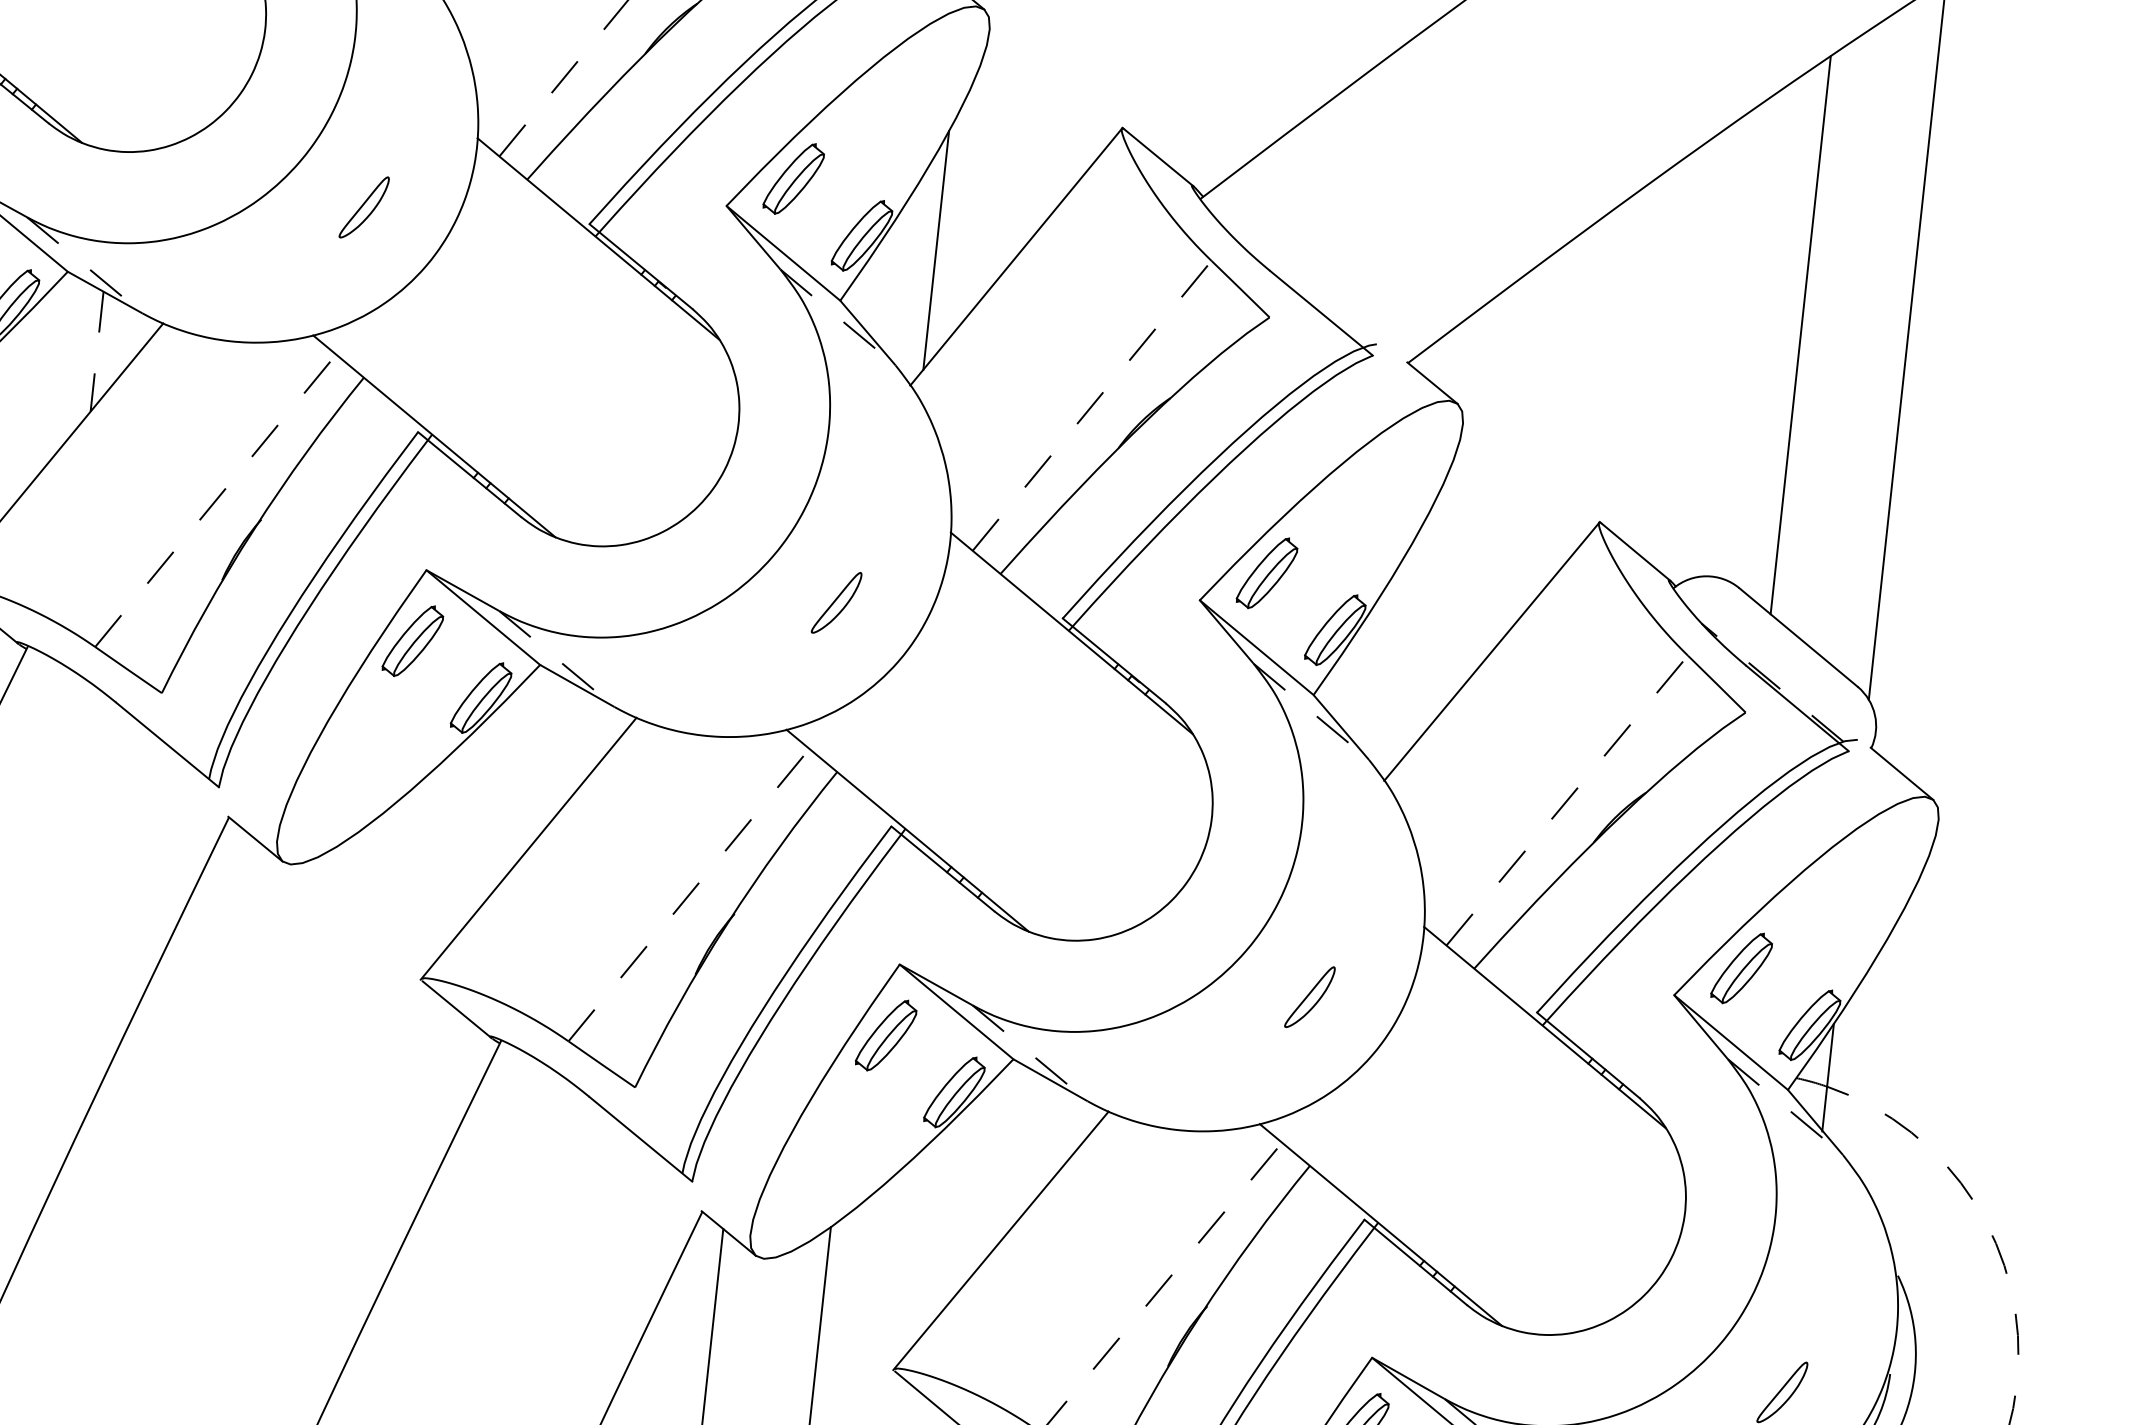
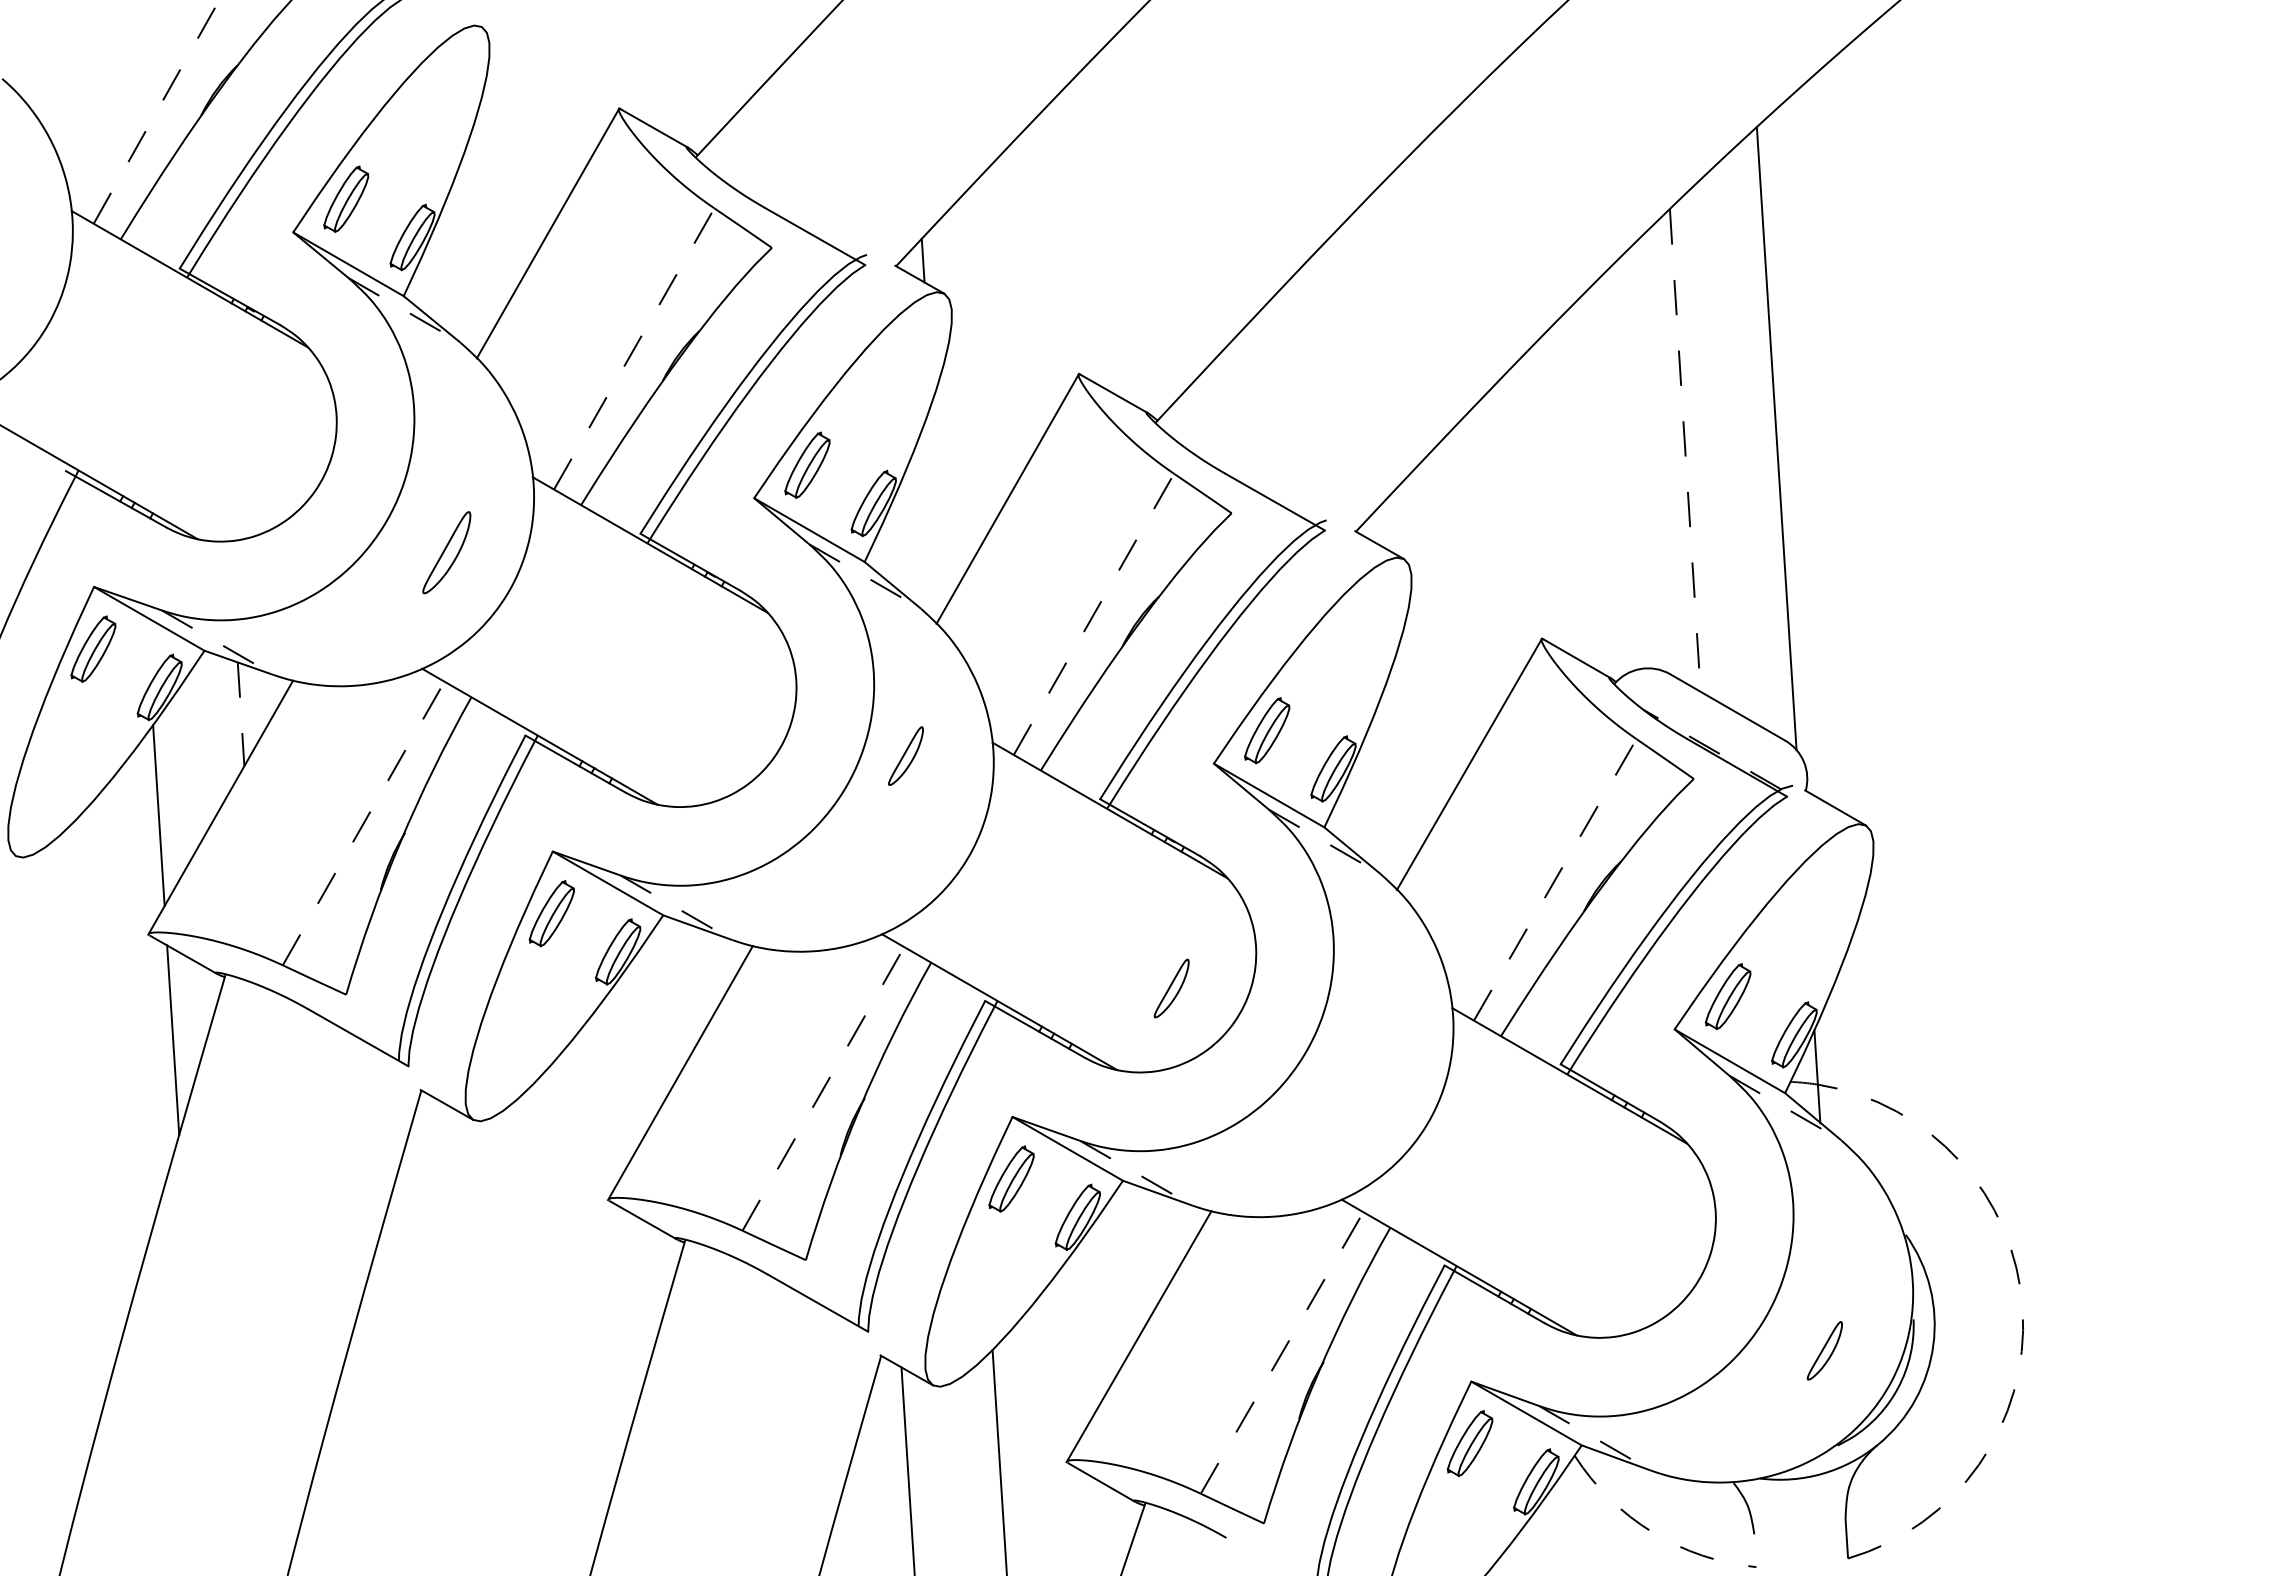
part: (363, 207) -> (446, 552), size x1.4
line: (935, 250) -> (938, 505), removed
line: (1800, 335) -> (1685, 450), solid -> dashed
part: (836, 602) -> (905, 755), moved
part: (1309, 997) -> (1171, 988), moved

